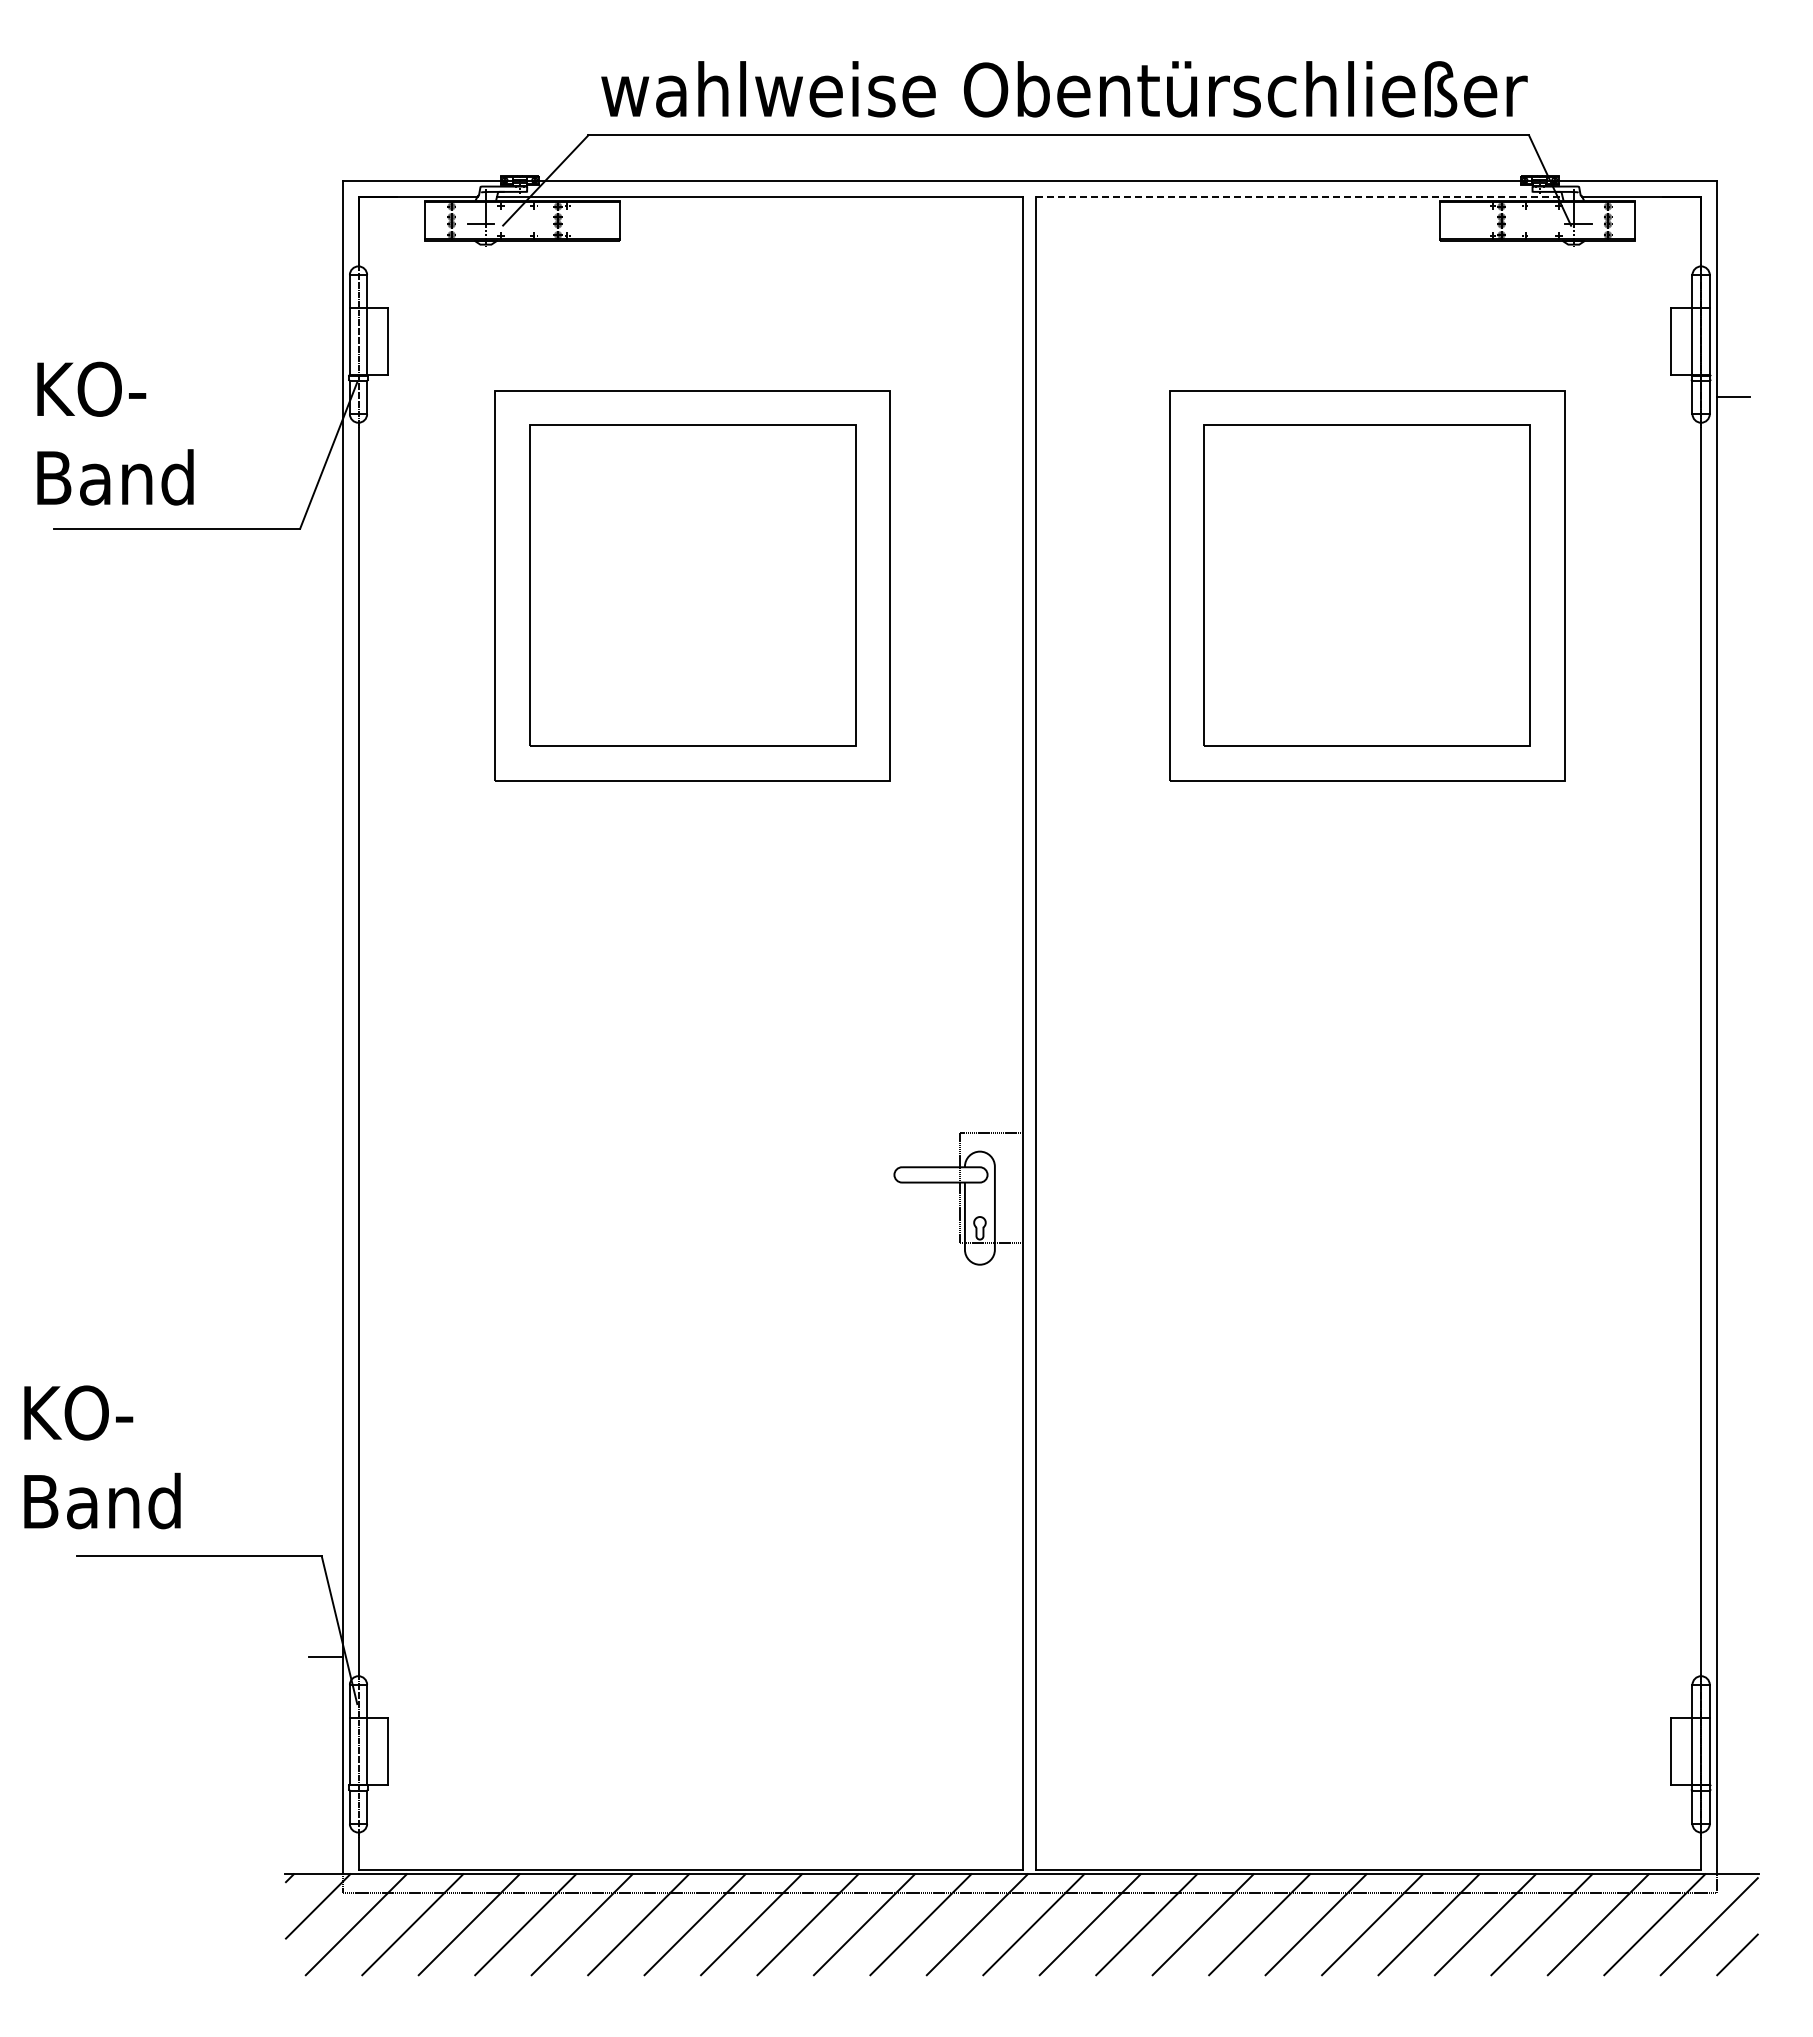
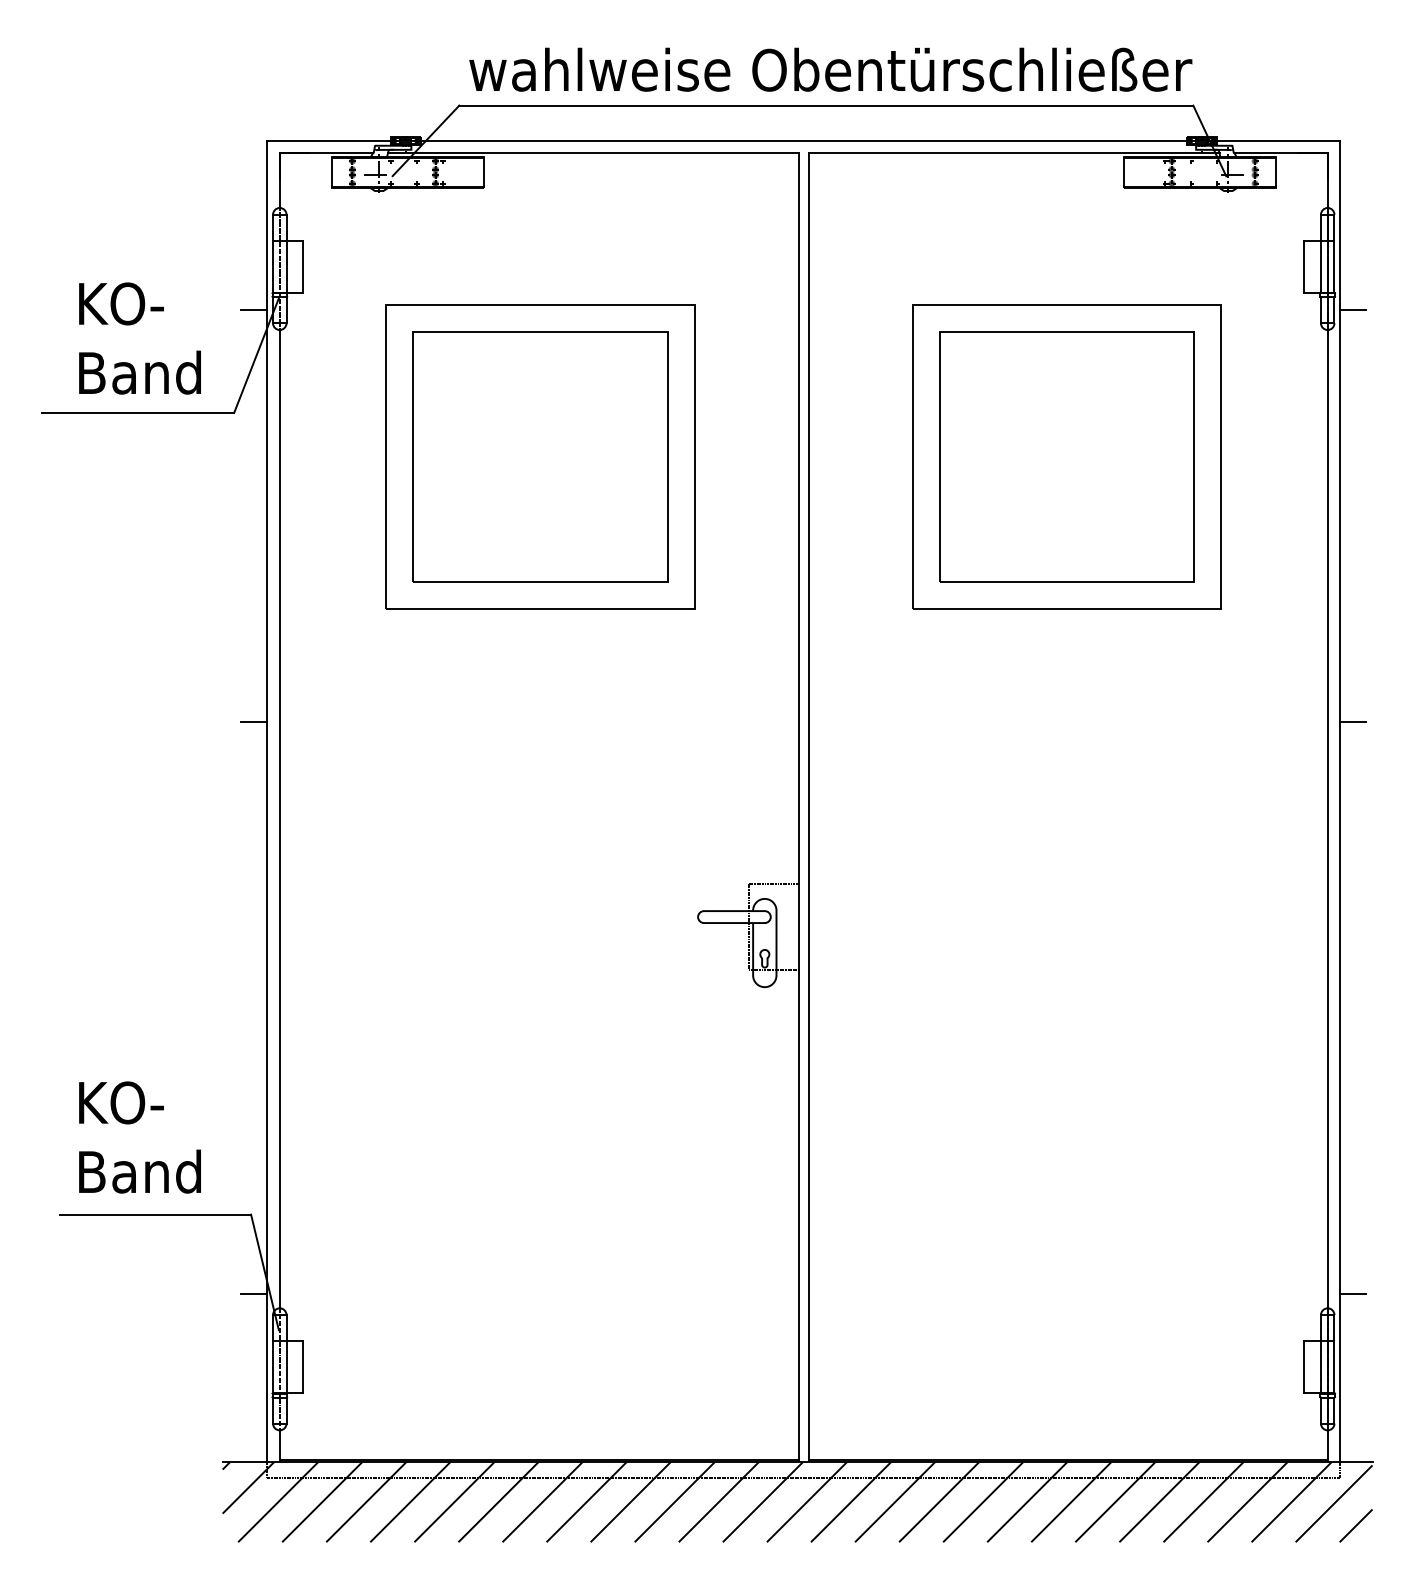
line: (1300, 196) -> (1015, 153), dashed -> solid
line: (325, 396) -> (254, 309), added
text: (115, 433) -> (140, 338), moved
line: (325, 925) -> (254, 722), added
line: (1733, 925) -> (1352, 722), added
text: (102, 1457) -> (140, 1137), moved
line: (1733, 1657) -> (1352, 1293), added

